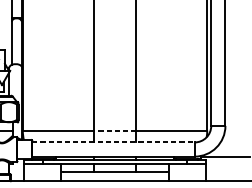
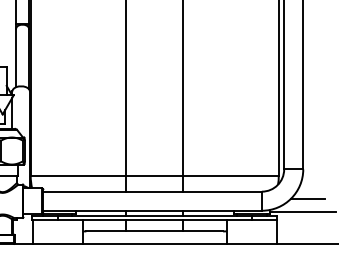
line: (114, 130) -> (154, 175), dashed -> solid
line: (114, 142) -> (153, 191), dashed -> solid
line: (228, 147) -> (307, 198), added

